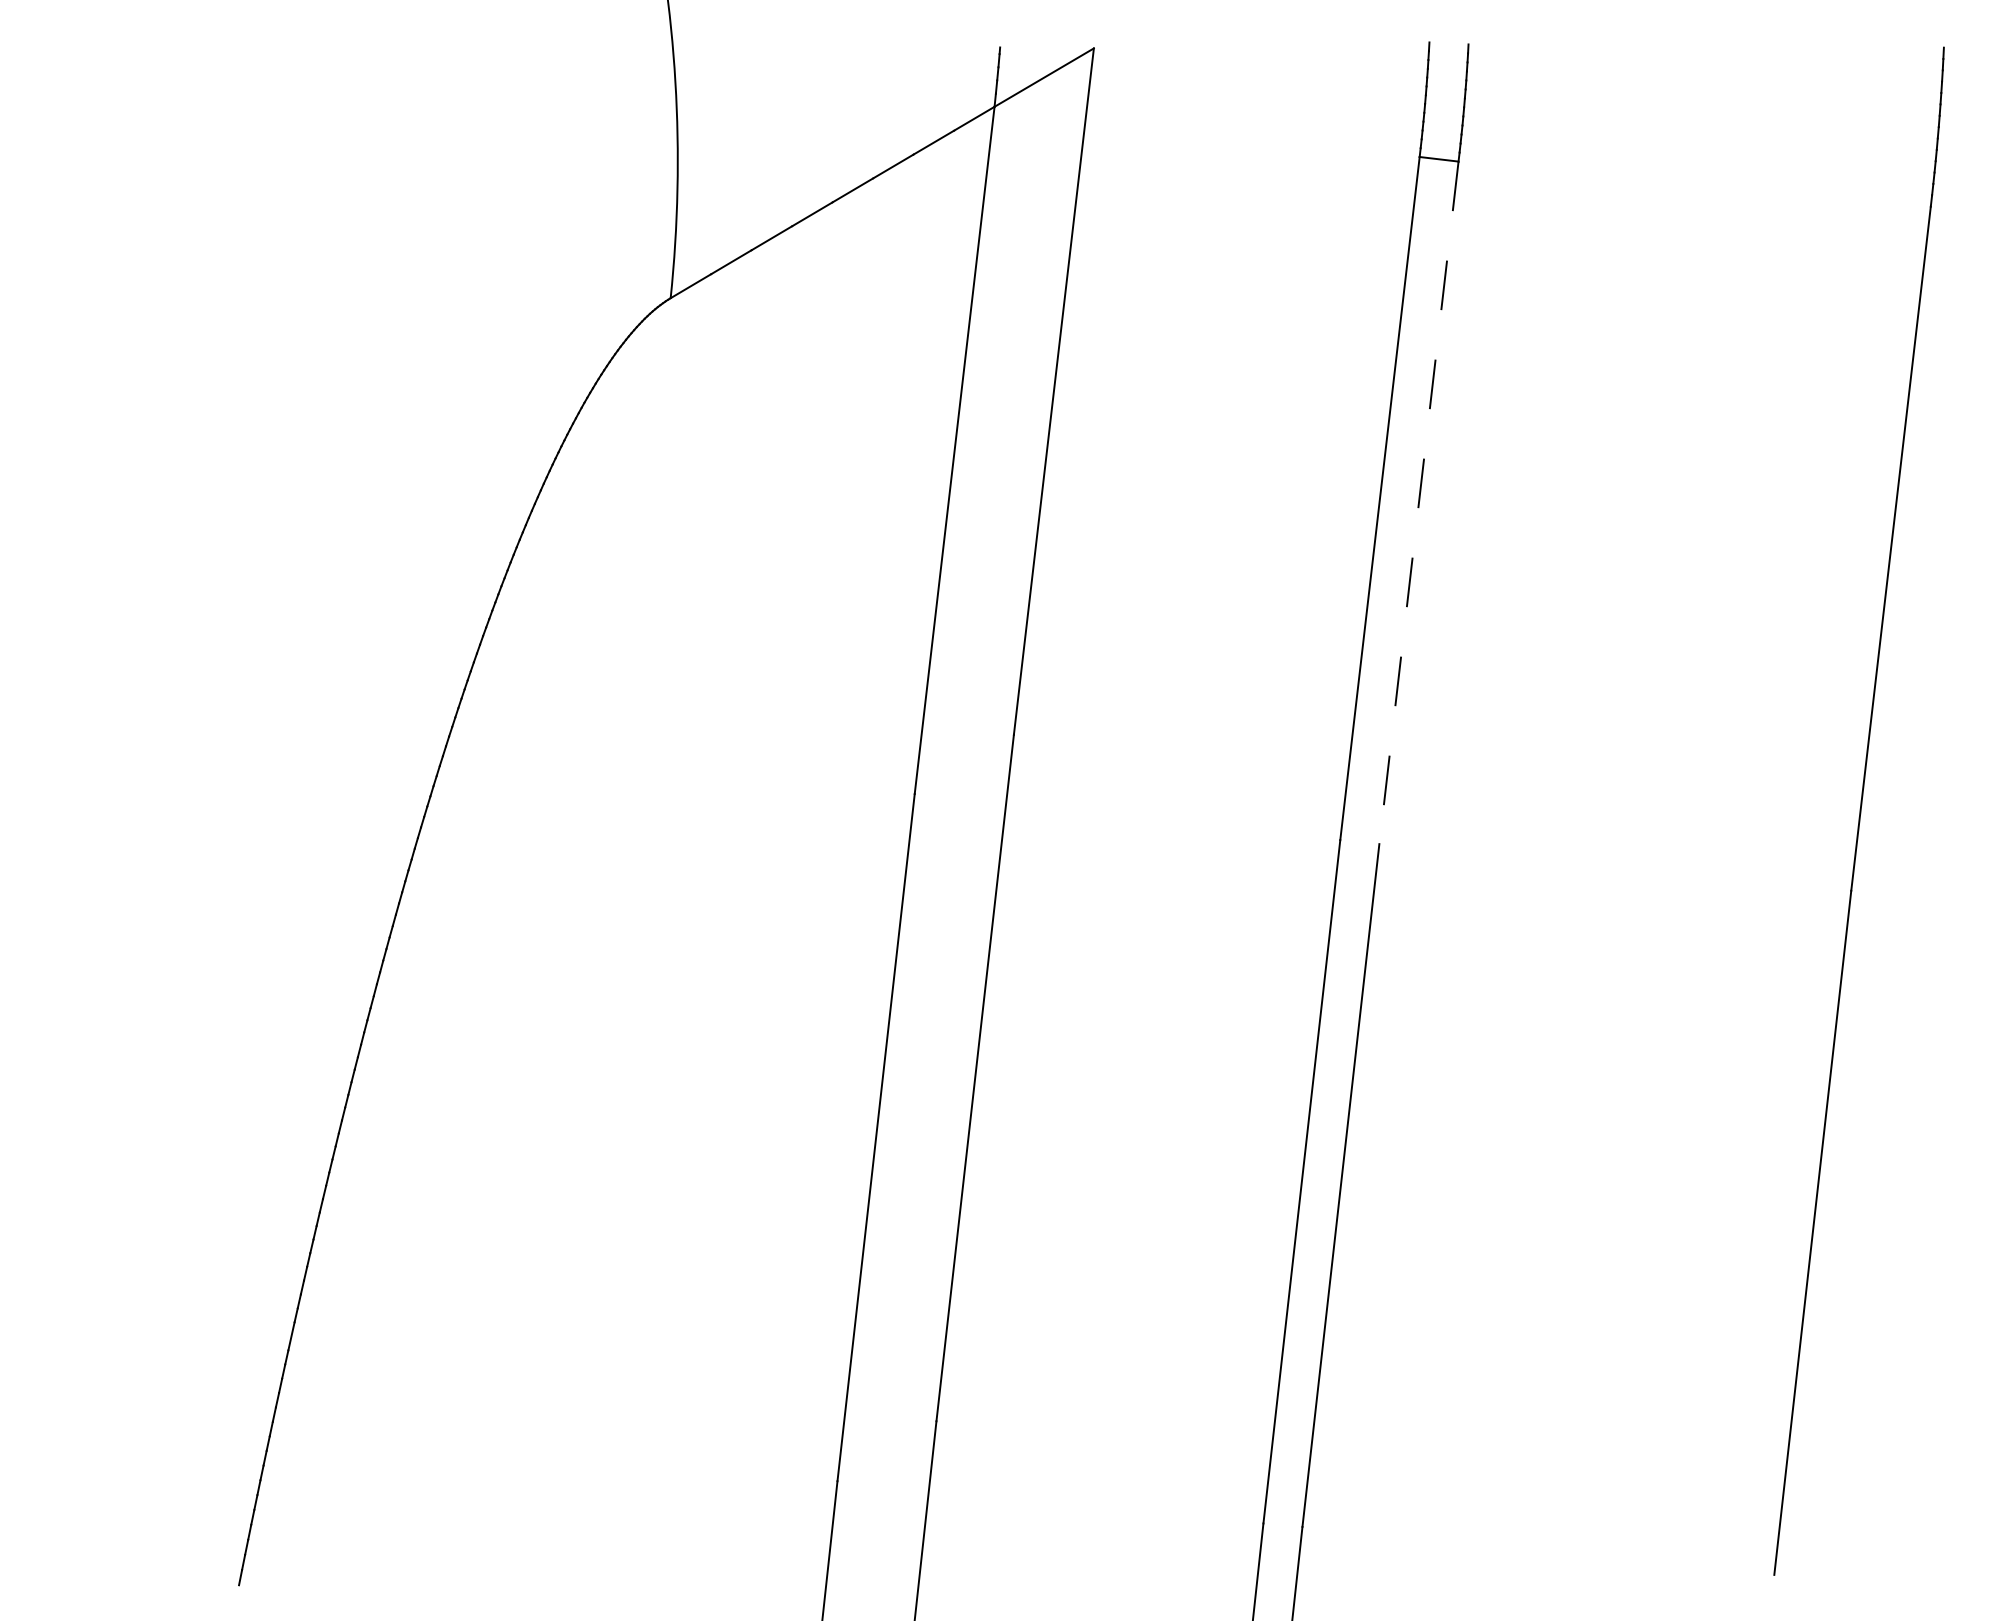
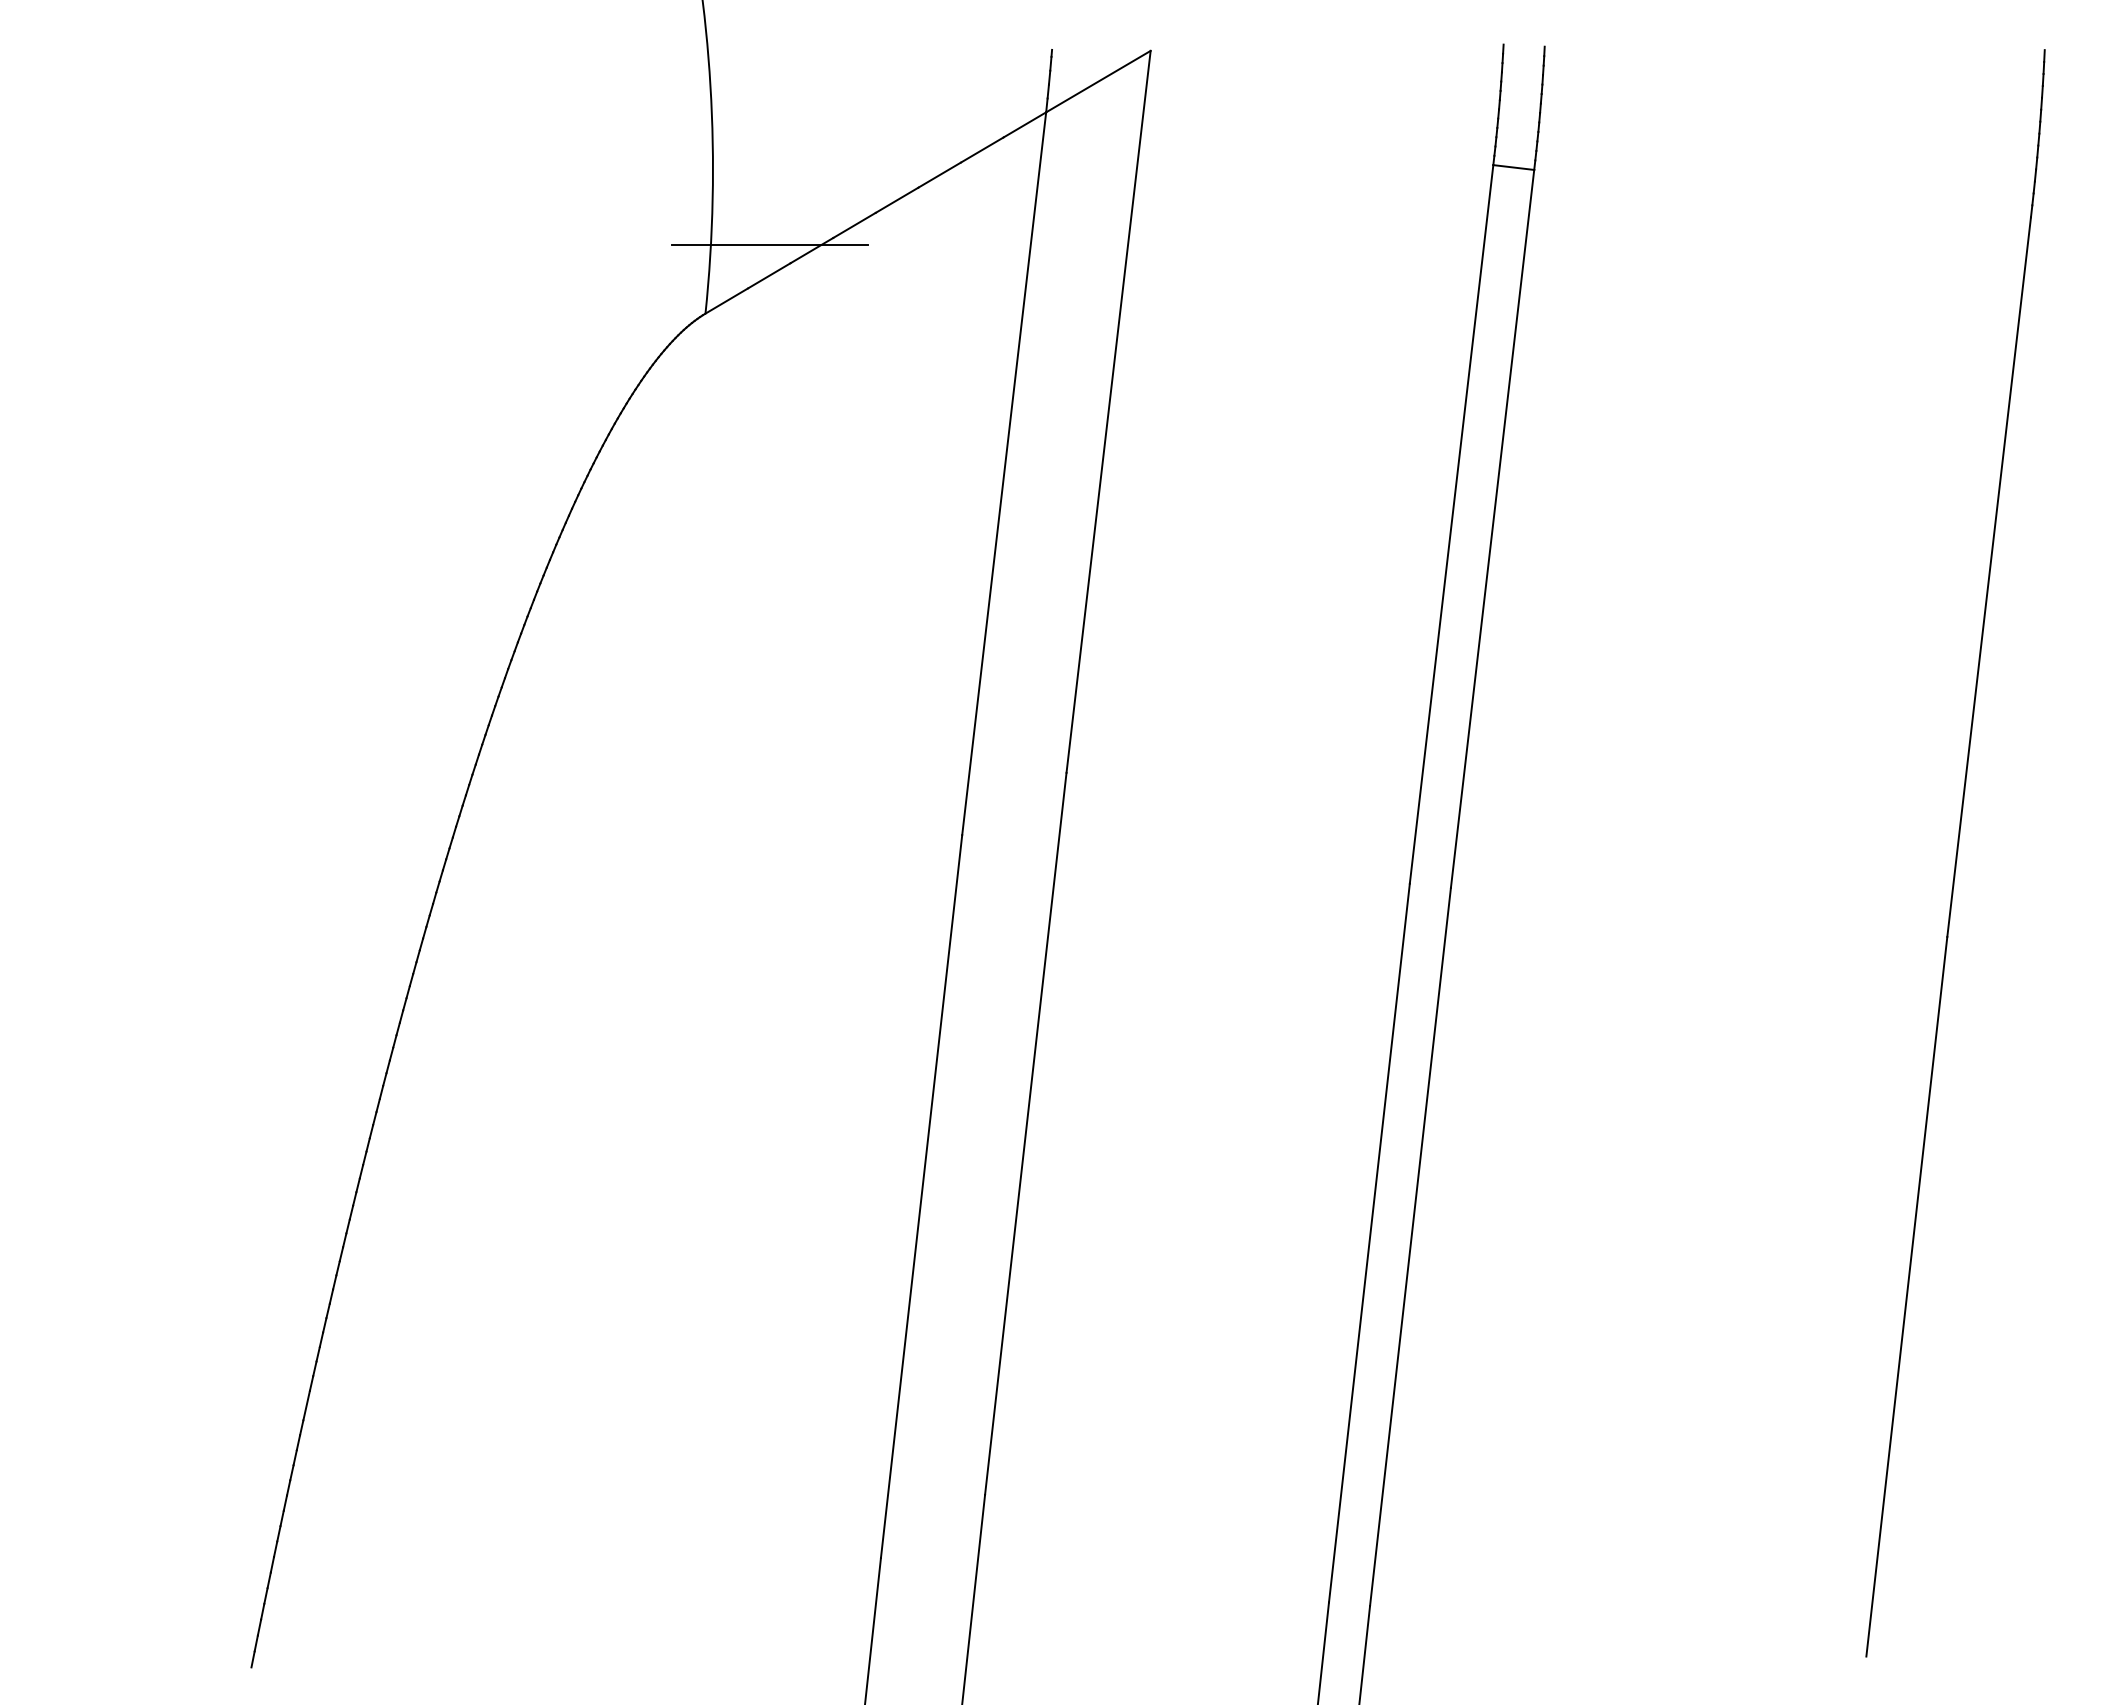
line: (731, 232) -> (769, 244), added
line: (1418, 503) -> (1492, 529), dashed -> solid

